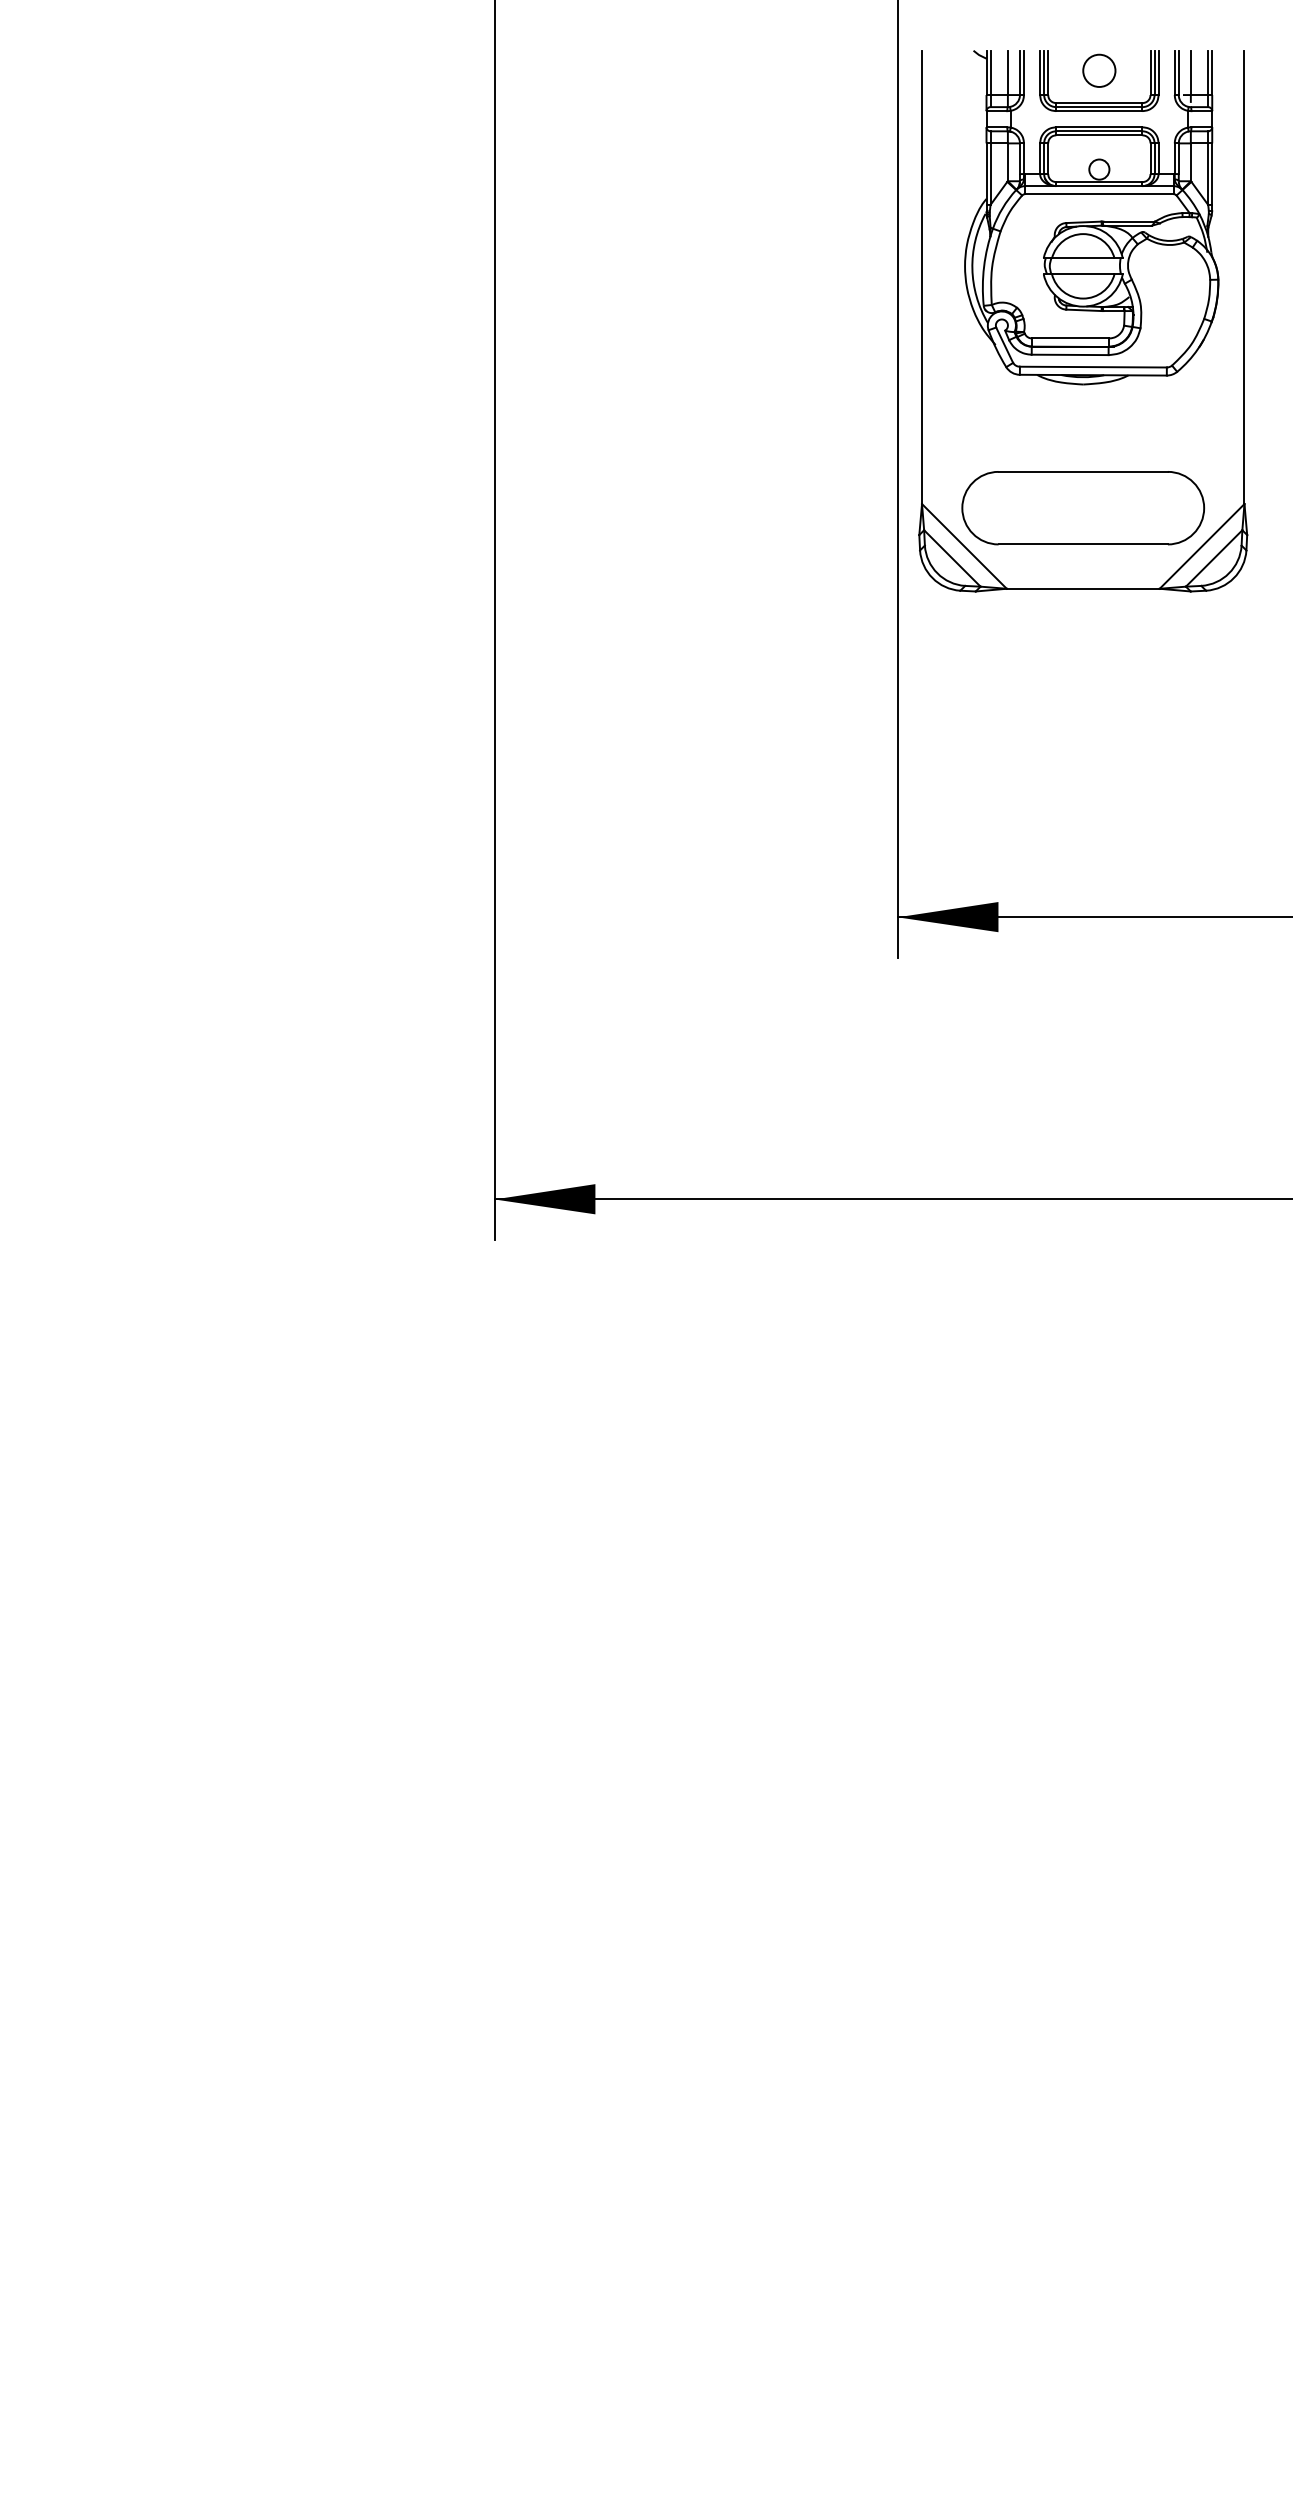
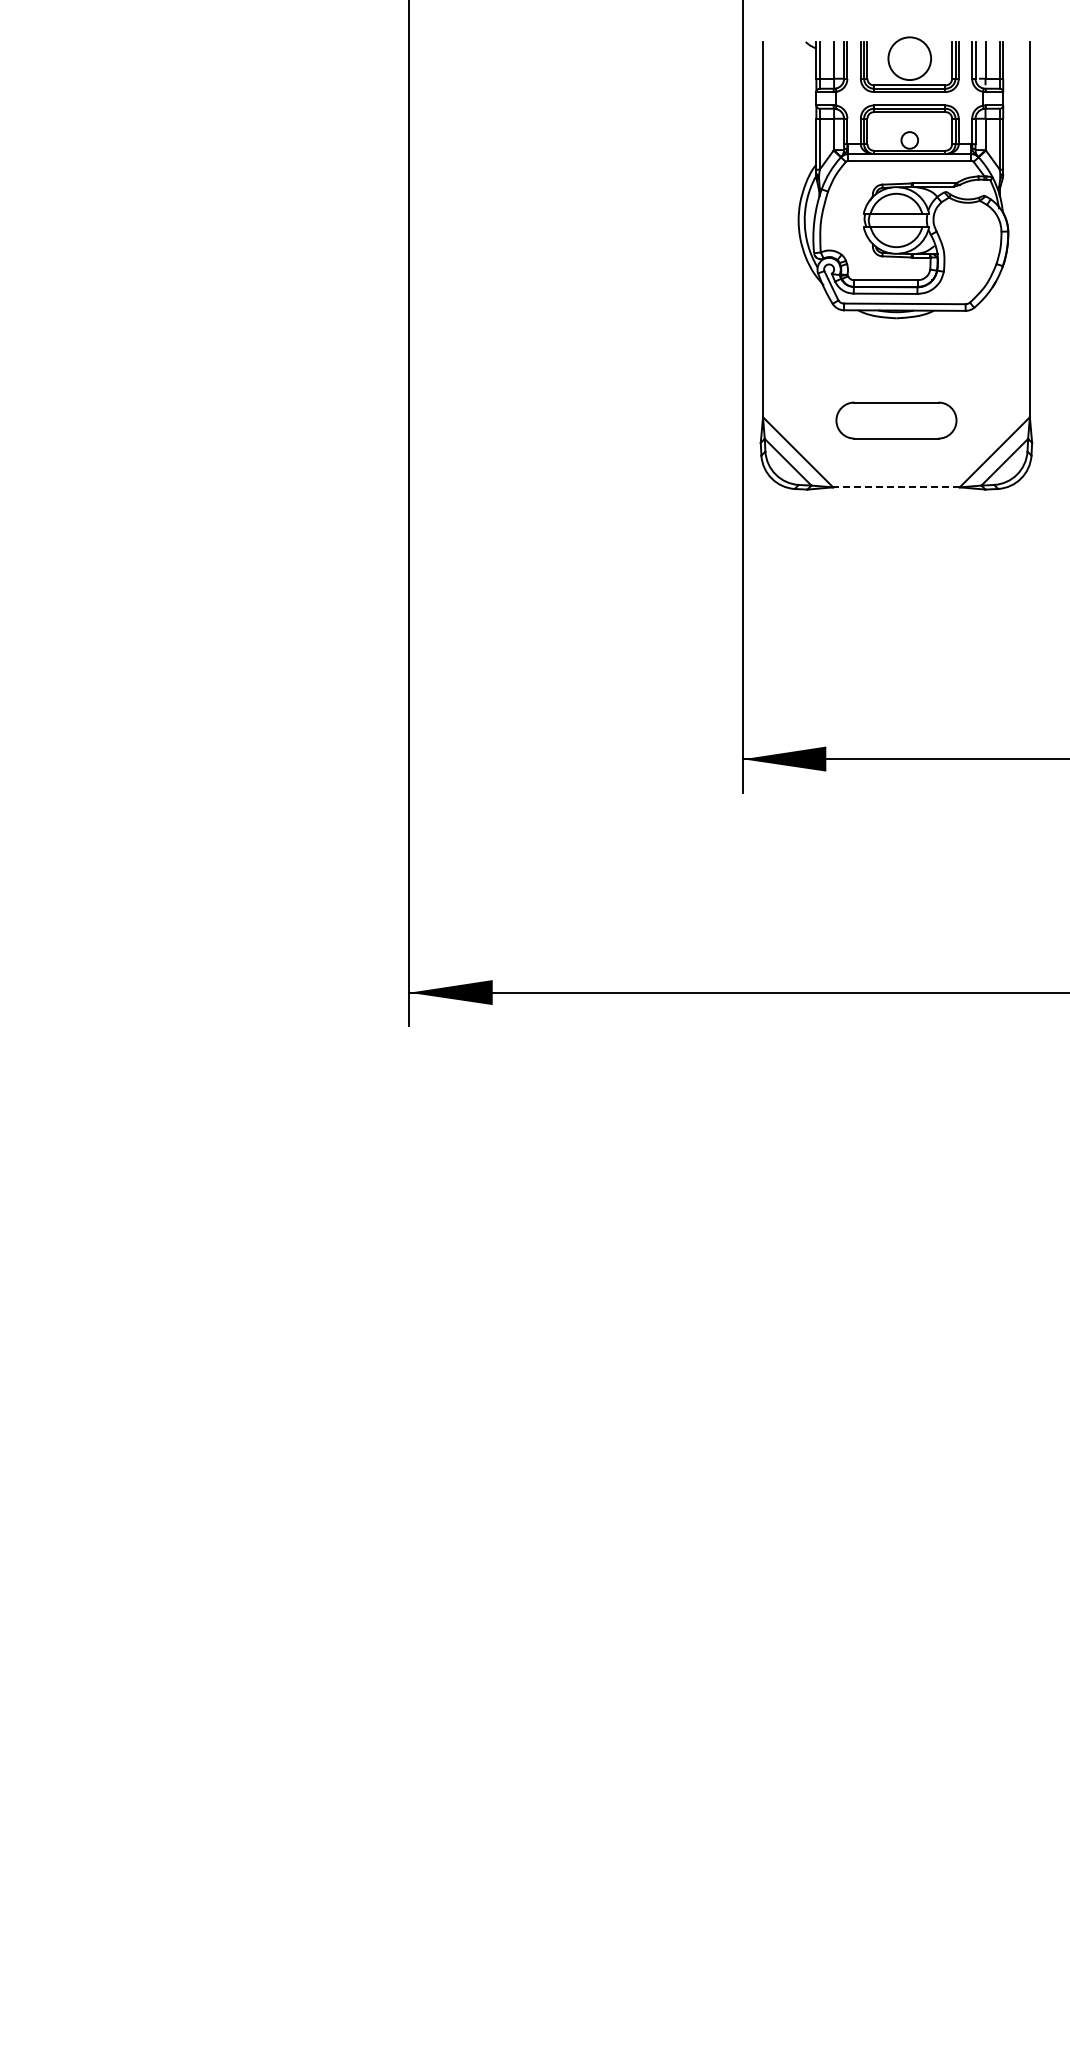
circle: (1099, 70) -> (909, 58), size x1.6
part: (1083, 507) -> (896, 420), size x0.6
line: (1082, 588) -> (895, 487), solid -> dashed

